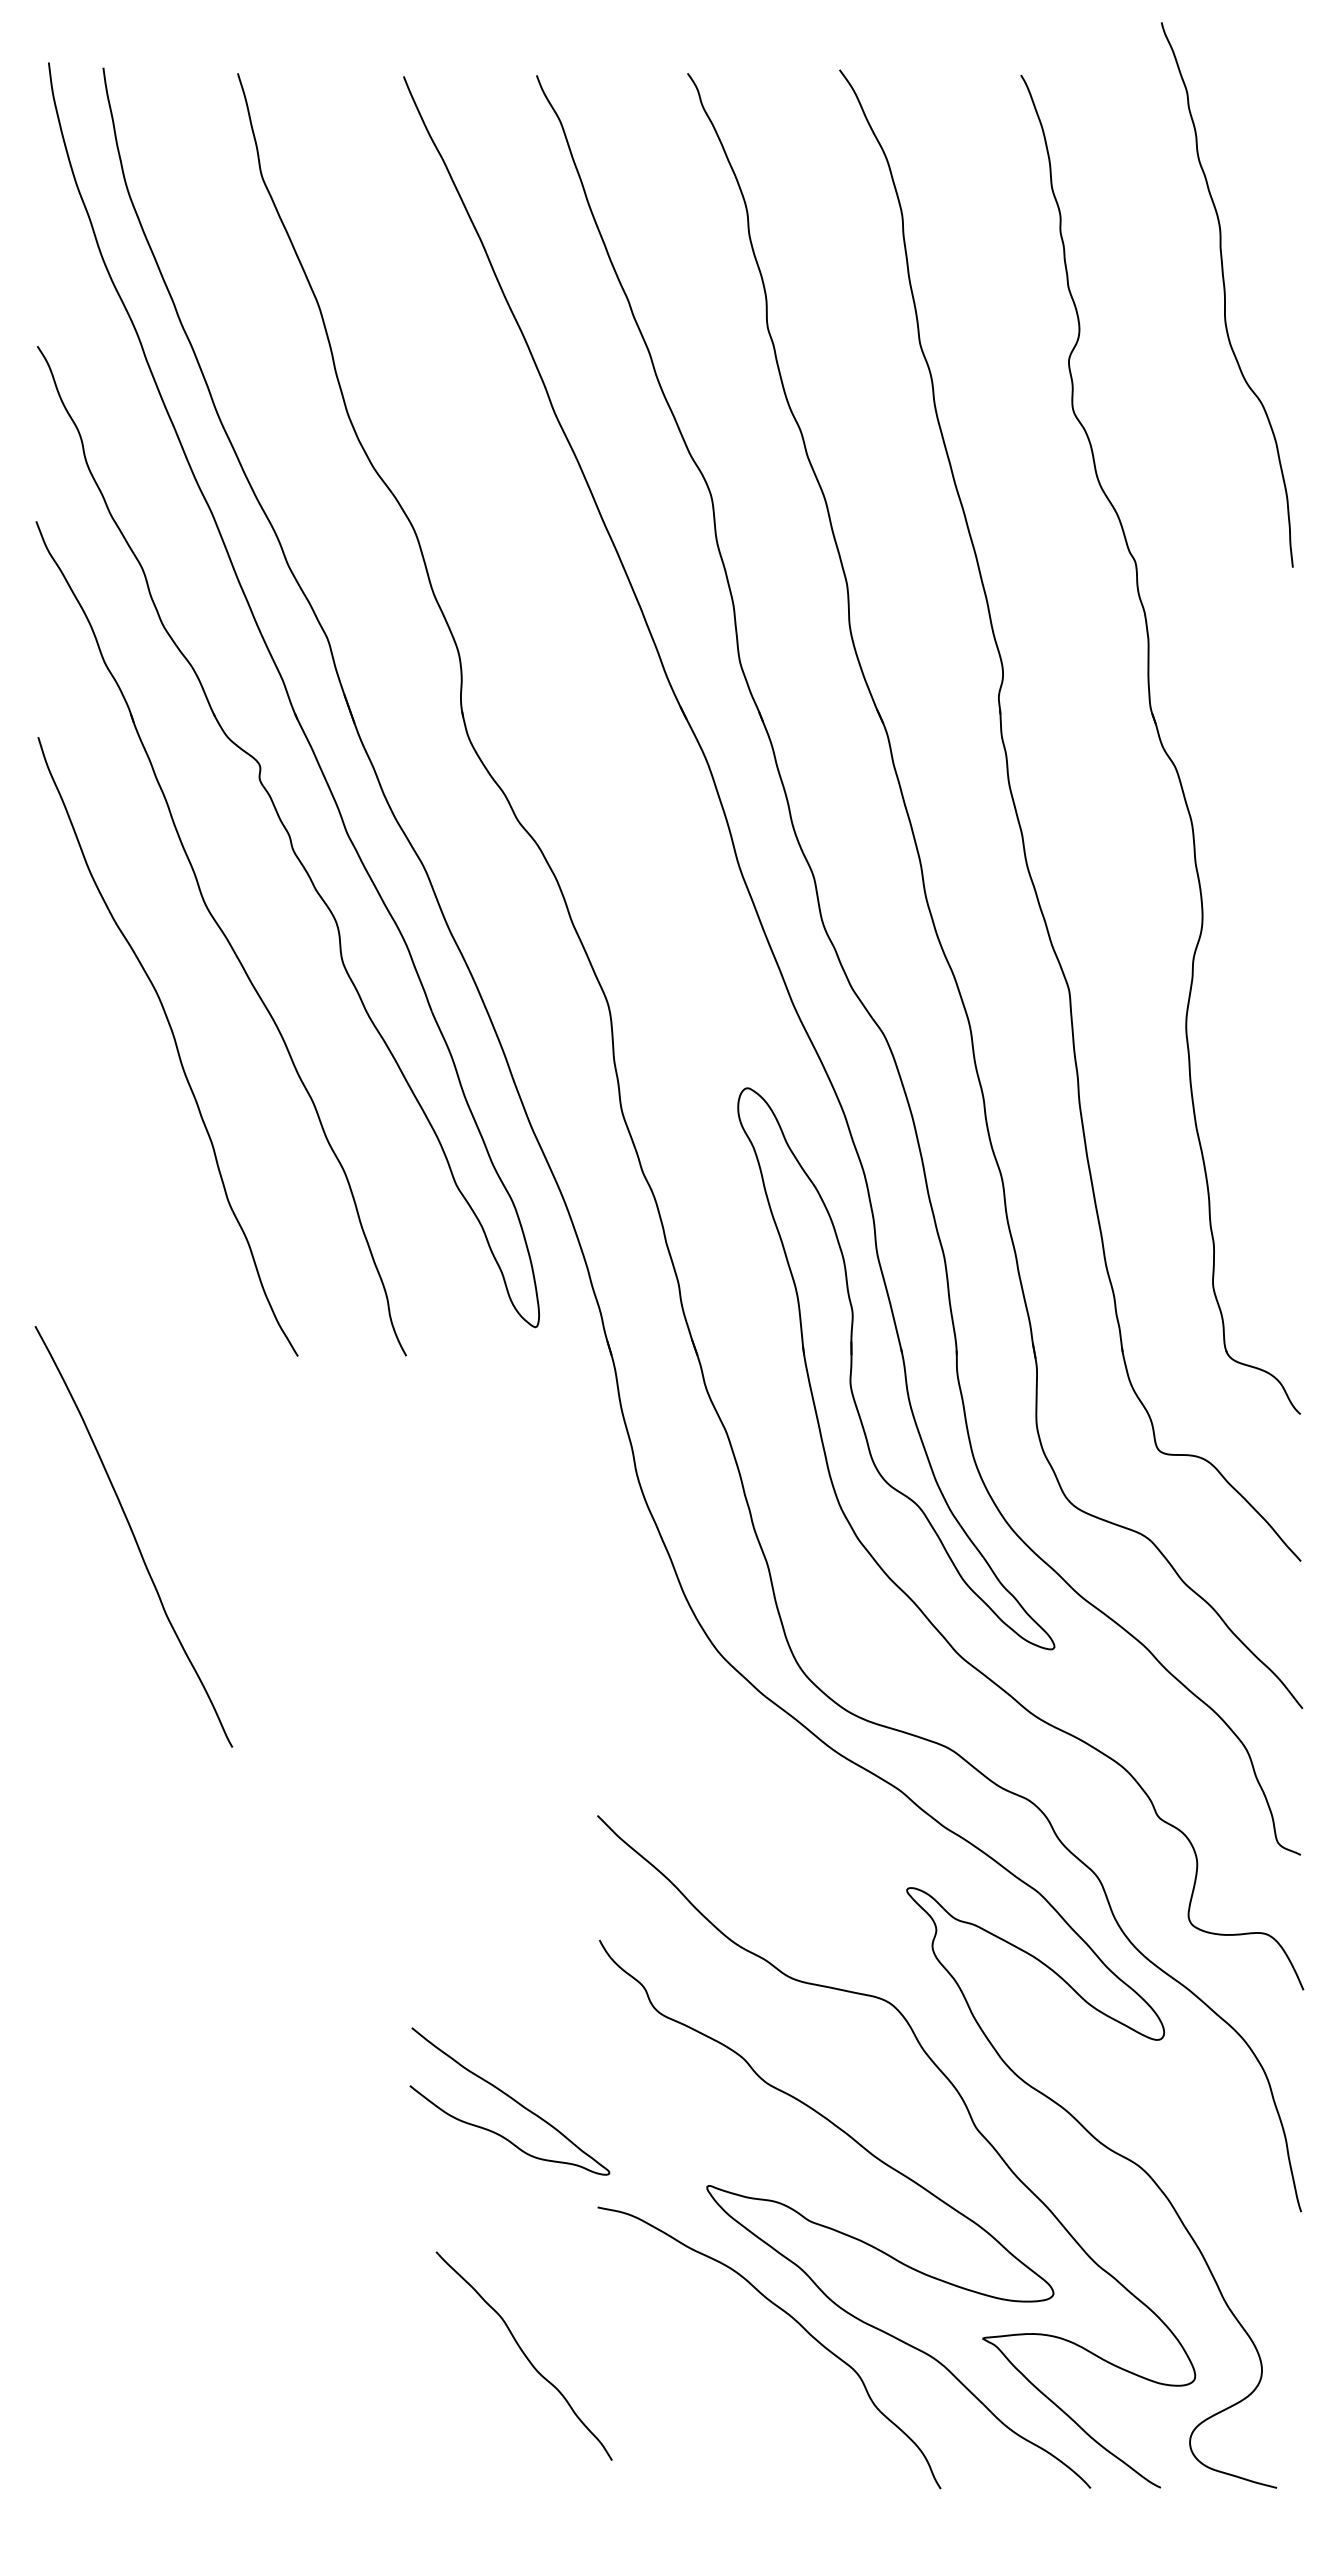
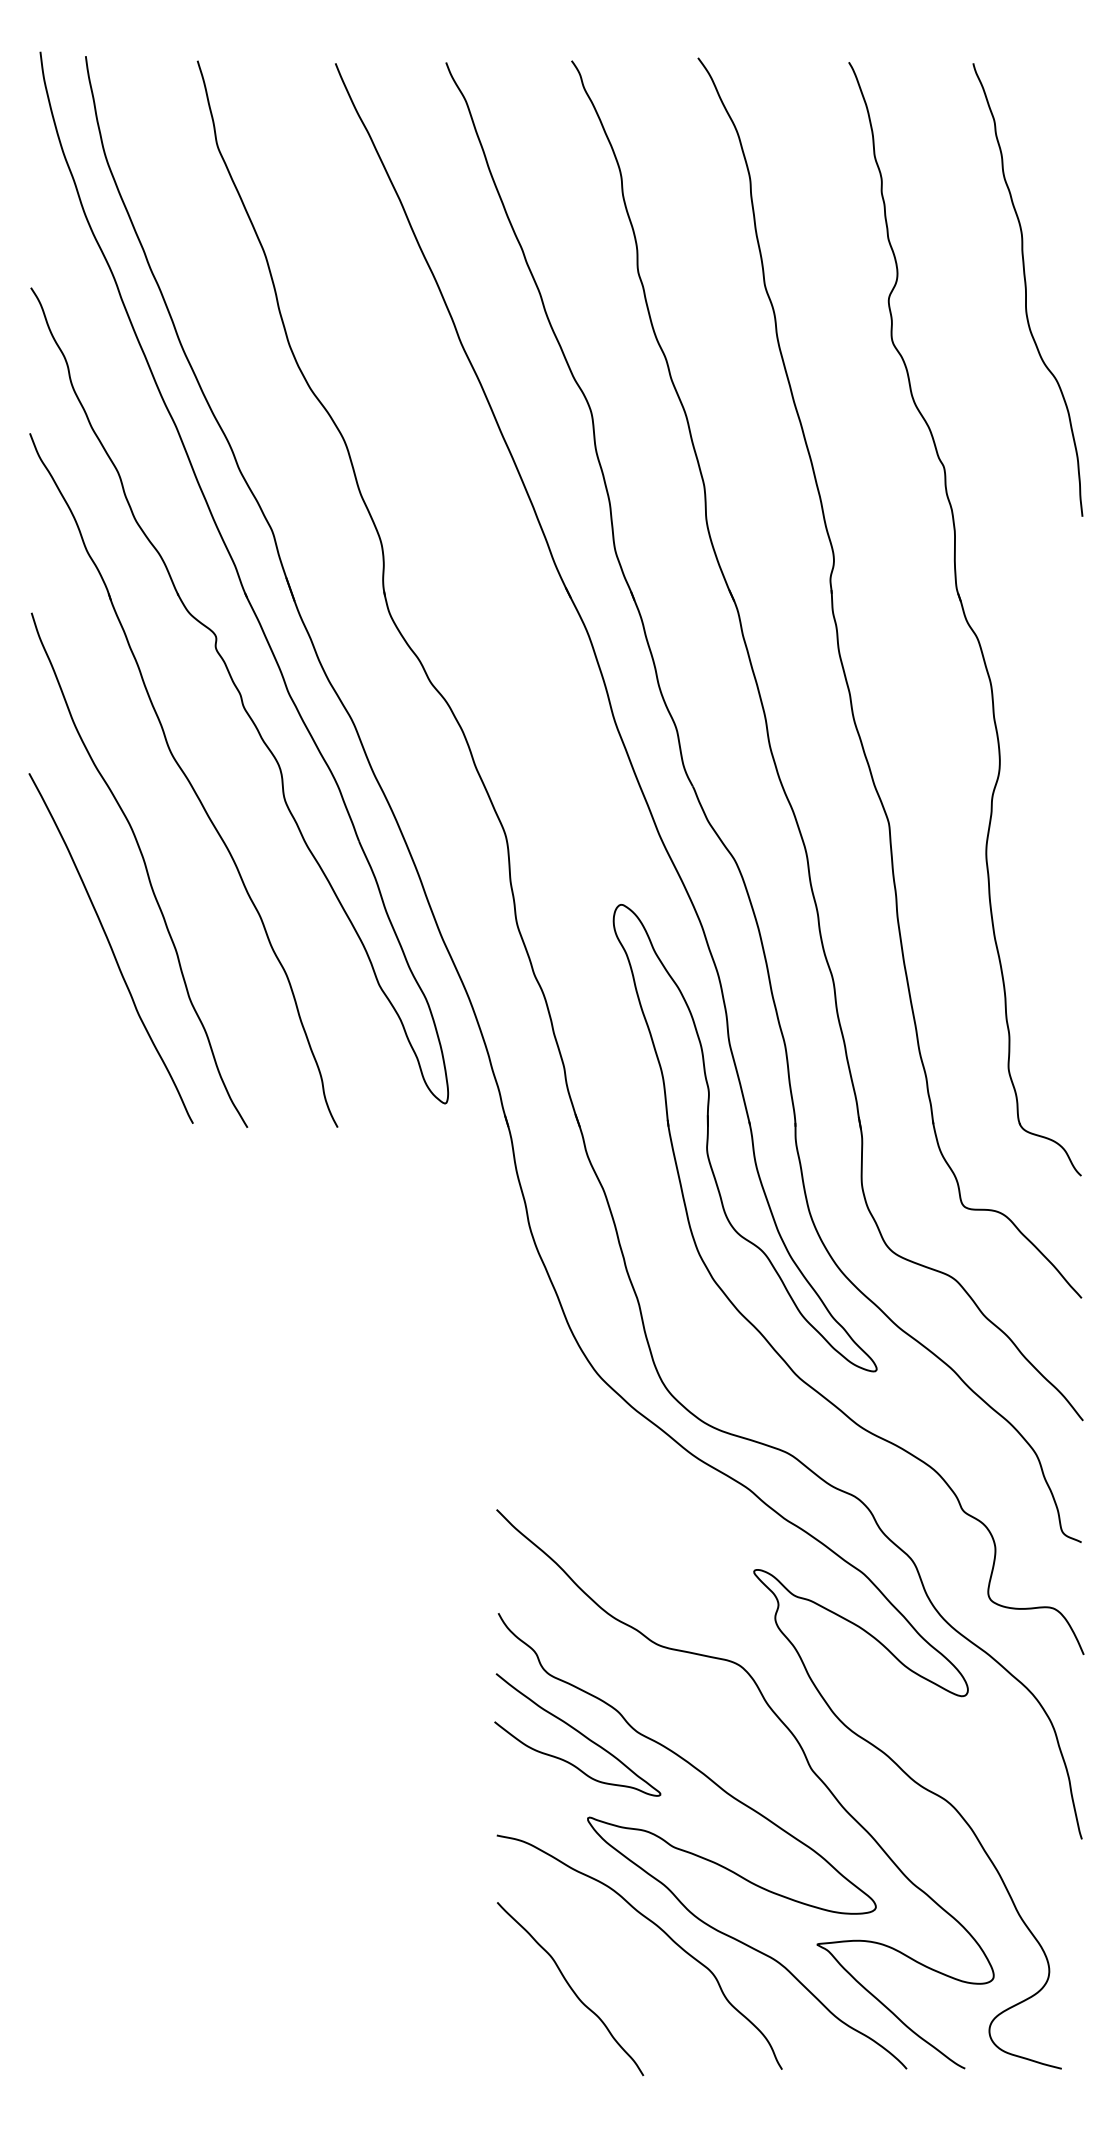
curve: (1225, 294) -> (1026, 289), moved
curve: (133, 1536) -> (110, 948), moved
curve: (511, 2099) -> (579, 1733), moved
curve: (523, 2354) -> (569, 1987), moved

